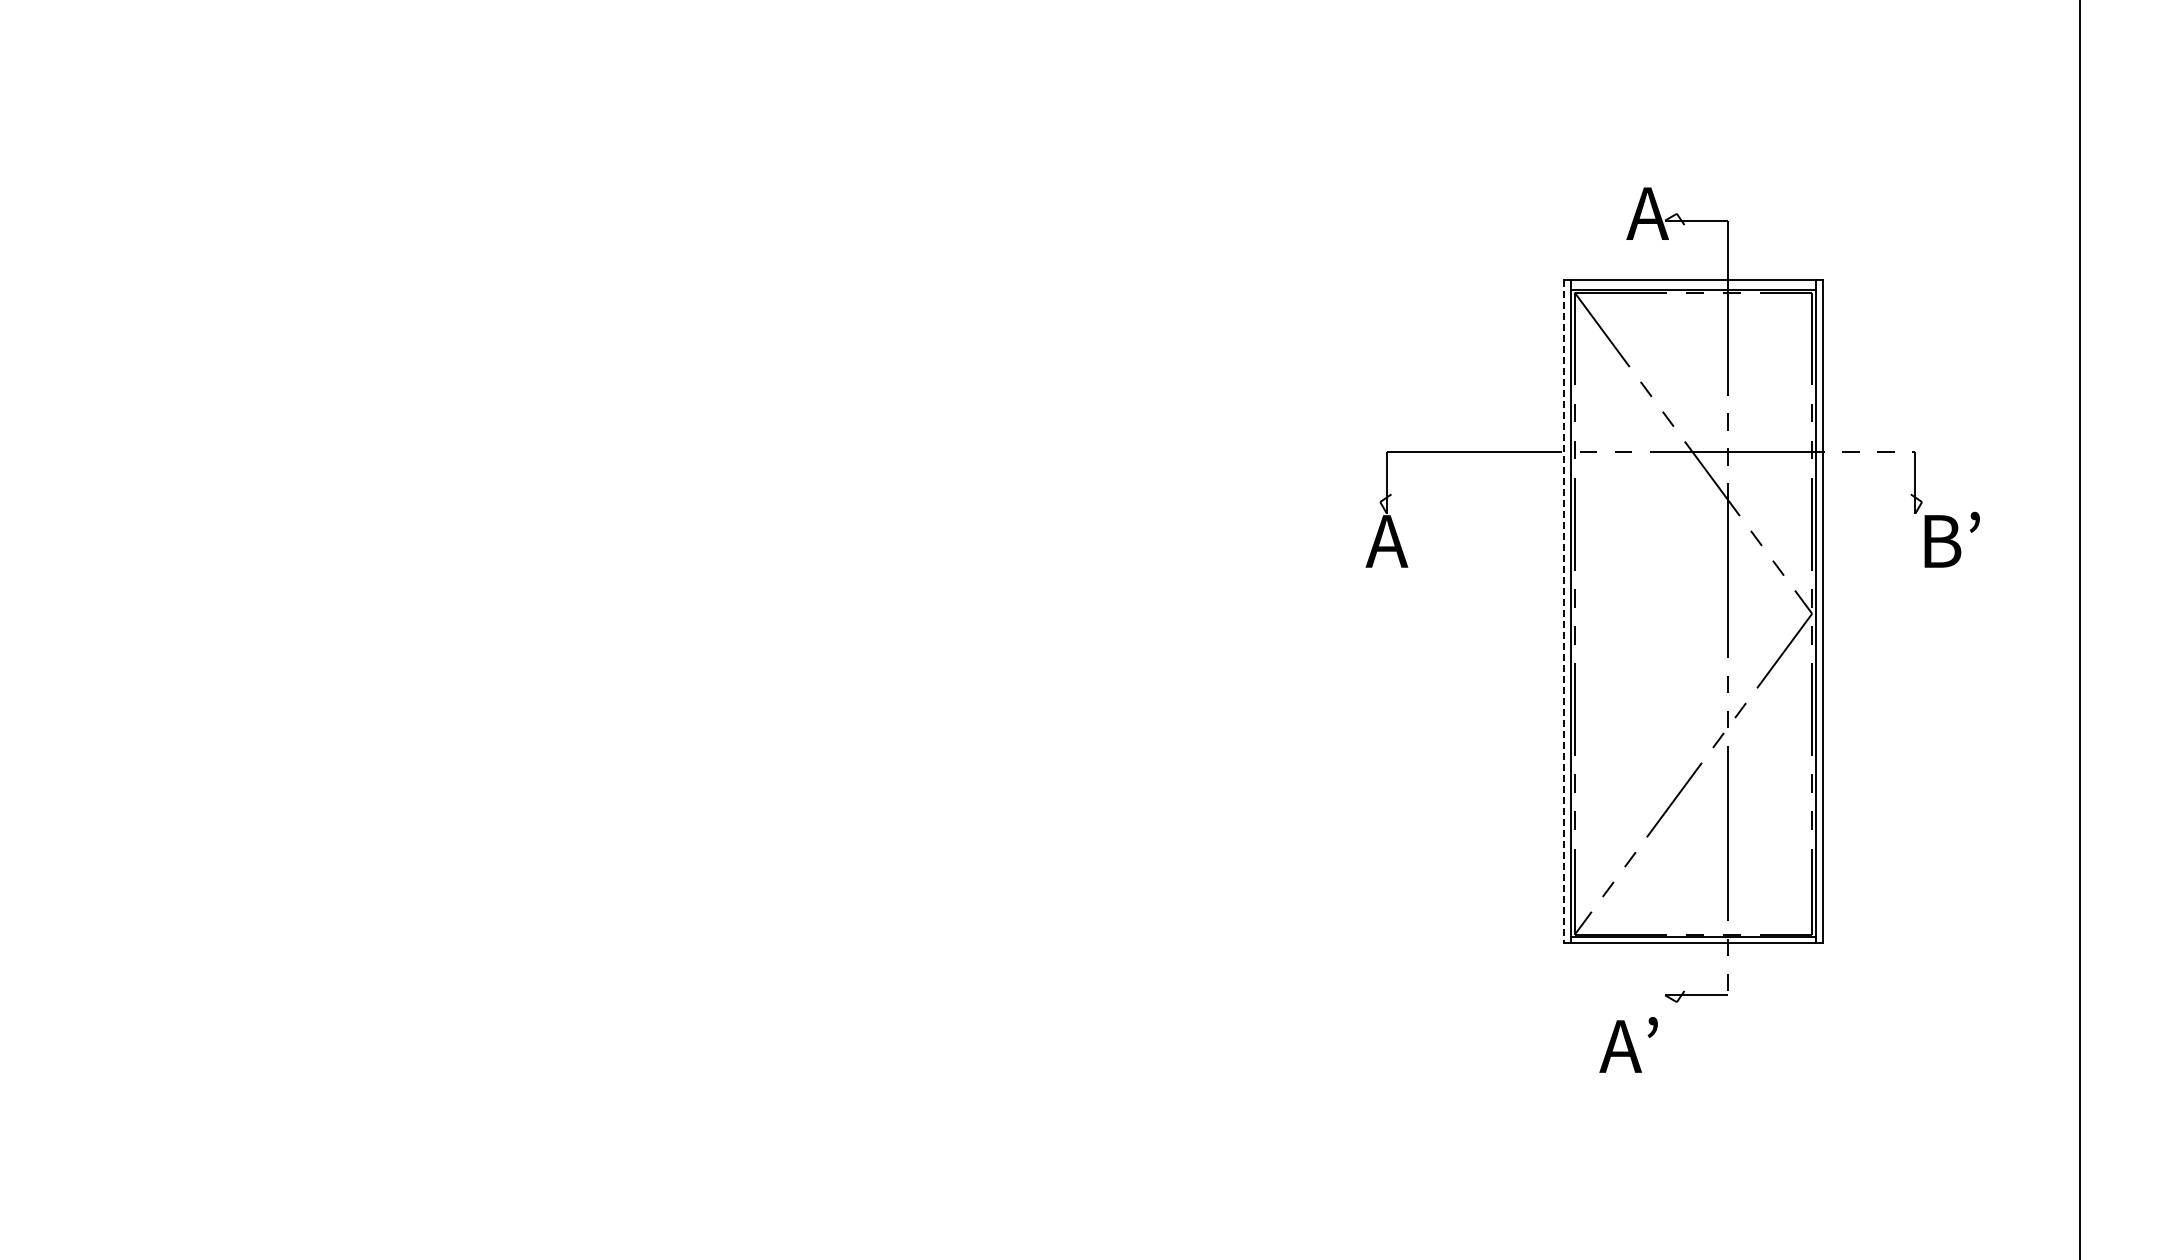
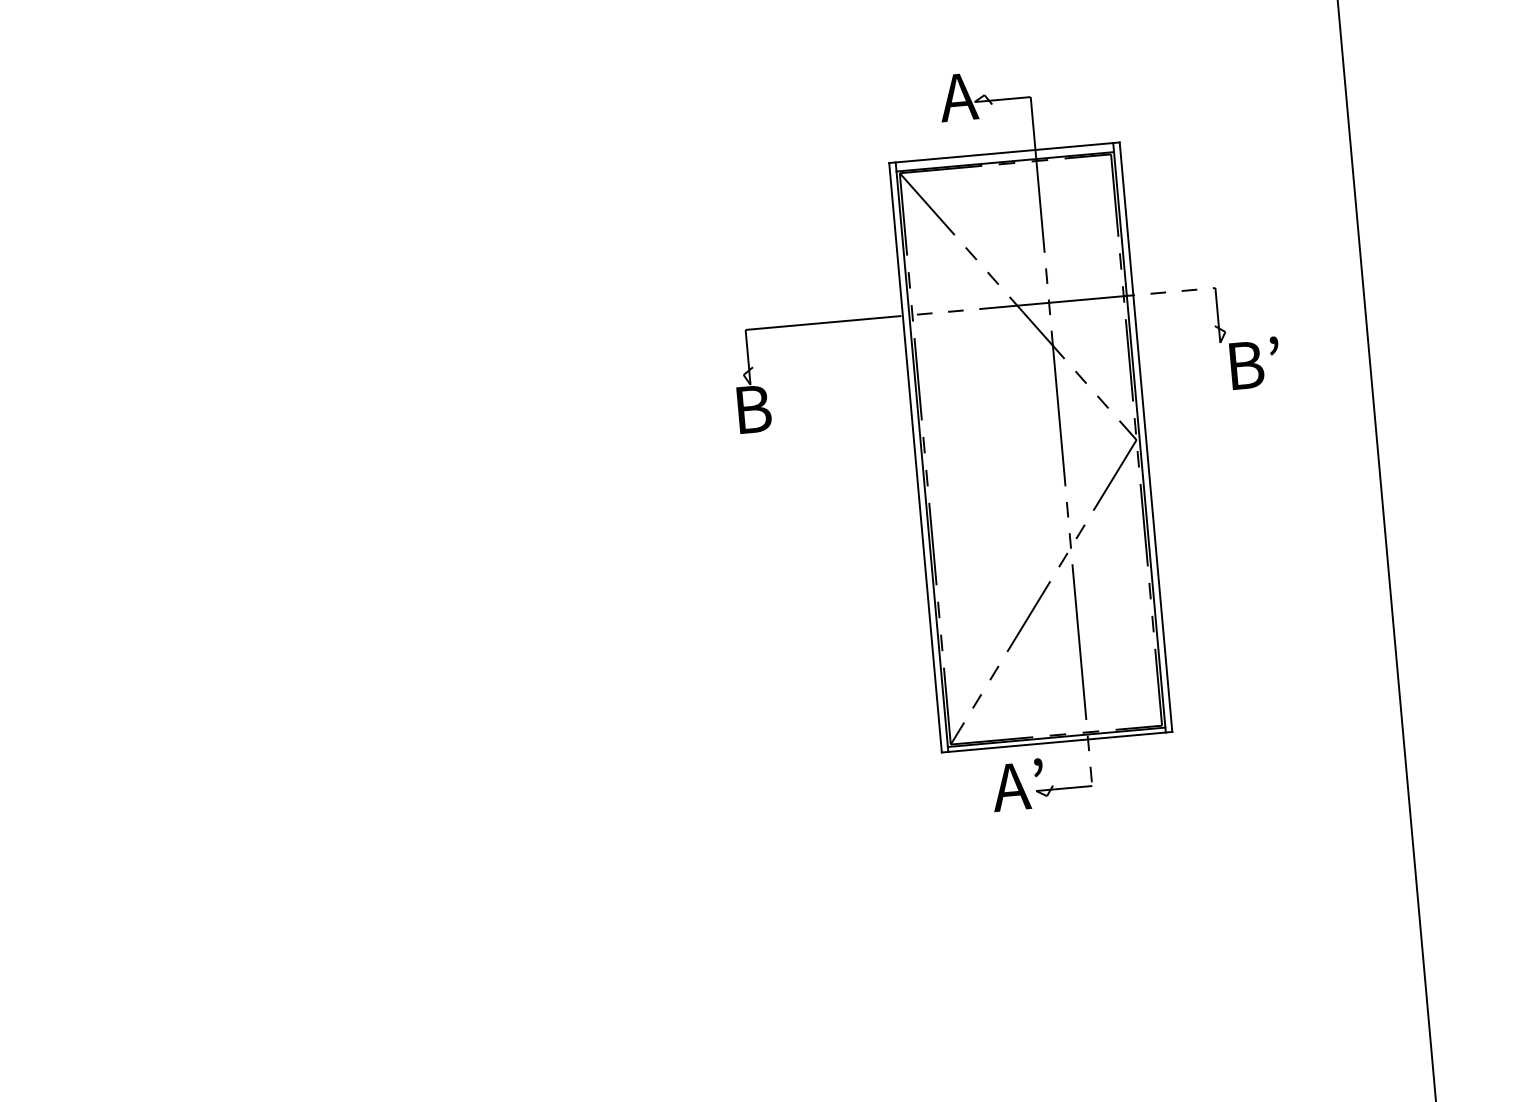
text: (1386, 541) -> (752, 409), A -> B
line: (1563, 612) -> (915, 458), dashed -> solid
text: (1628, 1044) -> (1017, 784), moved

